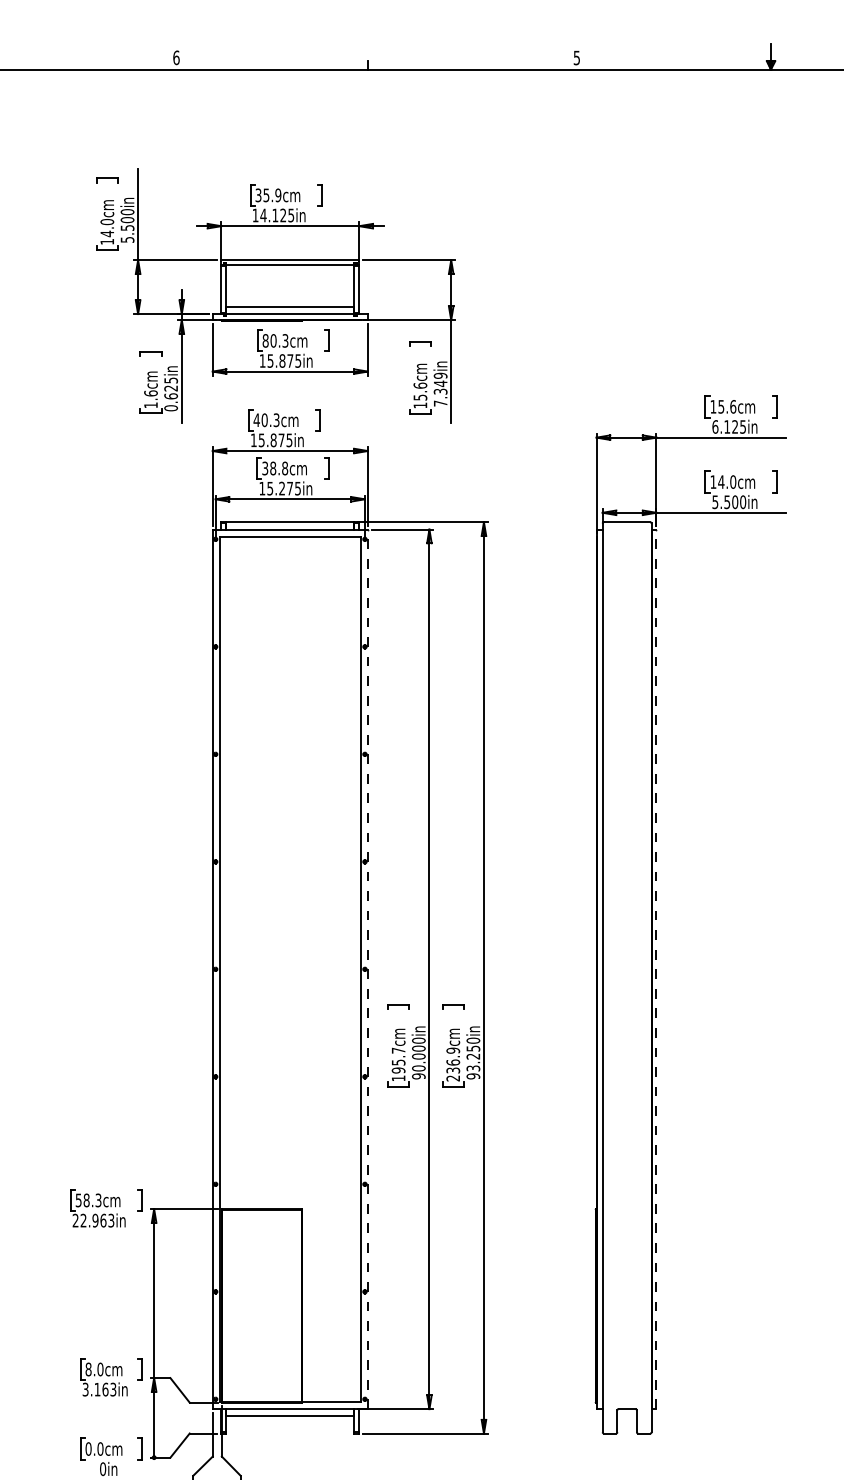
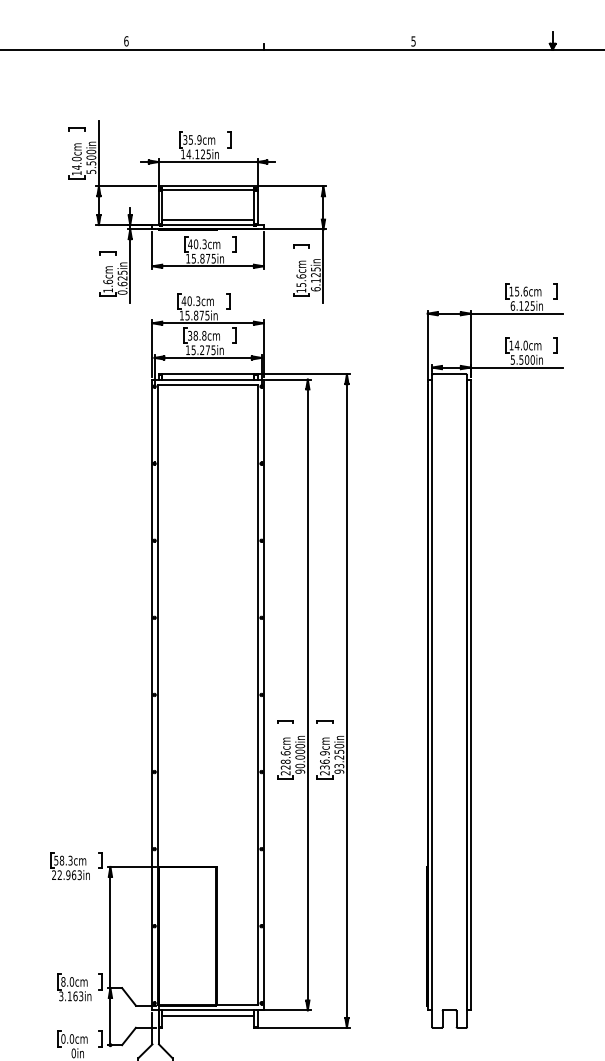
text: (265, 340) -> (190, 244), 80.3cm -> 40.3cm
text: (440, 389) -> (315, 279), 7.349in -> 6.125in
line: (367, 969) -> (263, 695), dashed -> solid
line: (656, 969) -> (470, 695), dashed -> solid
text: (398, 1064) -> (285, 763), 195.7cm -> 228.6cm

